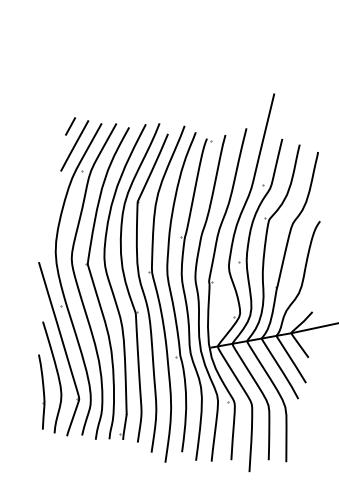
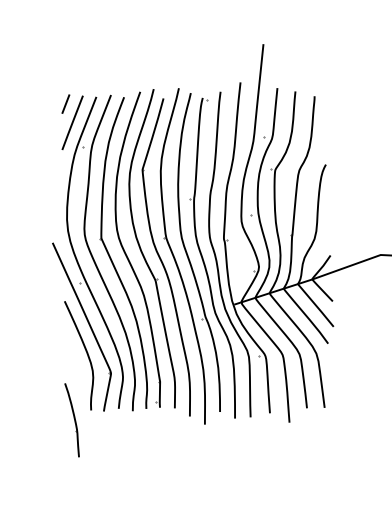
part: (40, 392) -> (71, 420), moved

